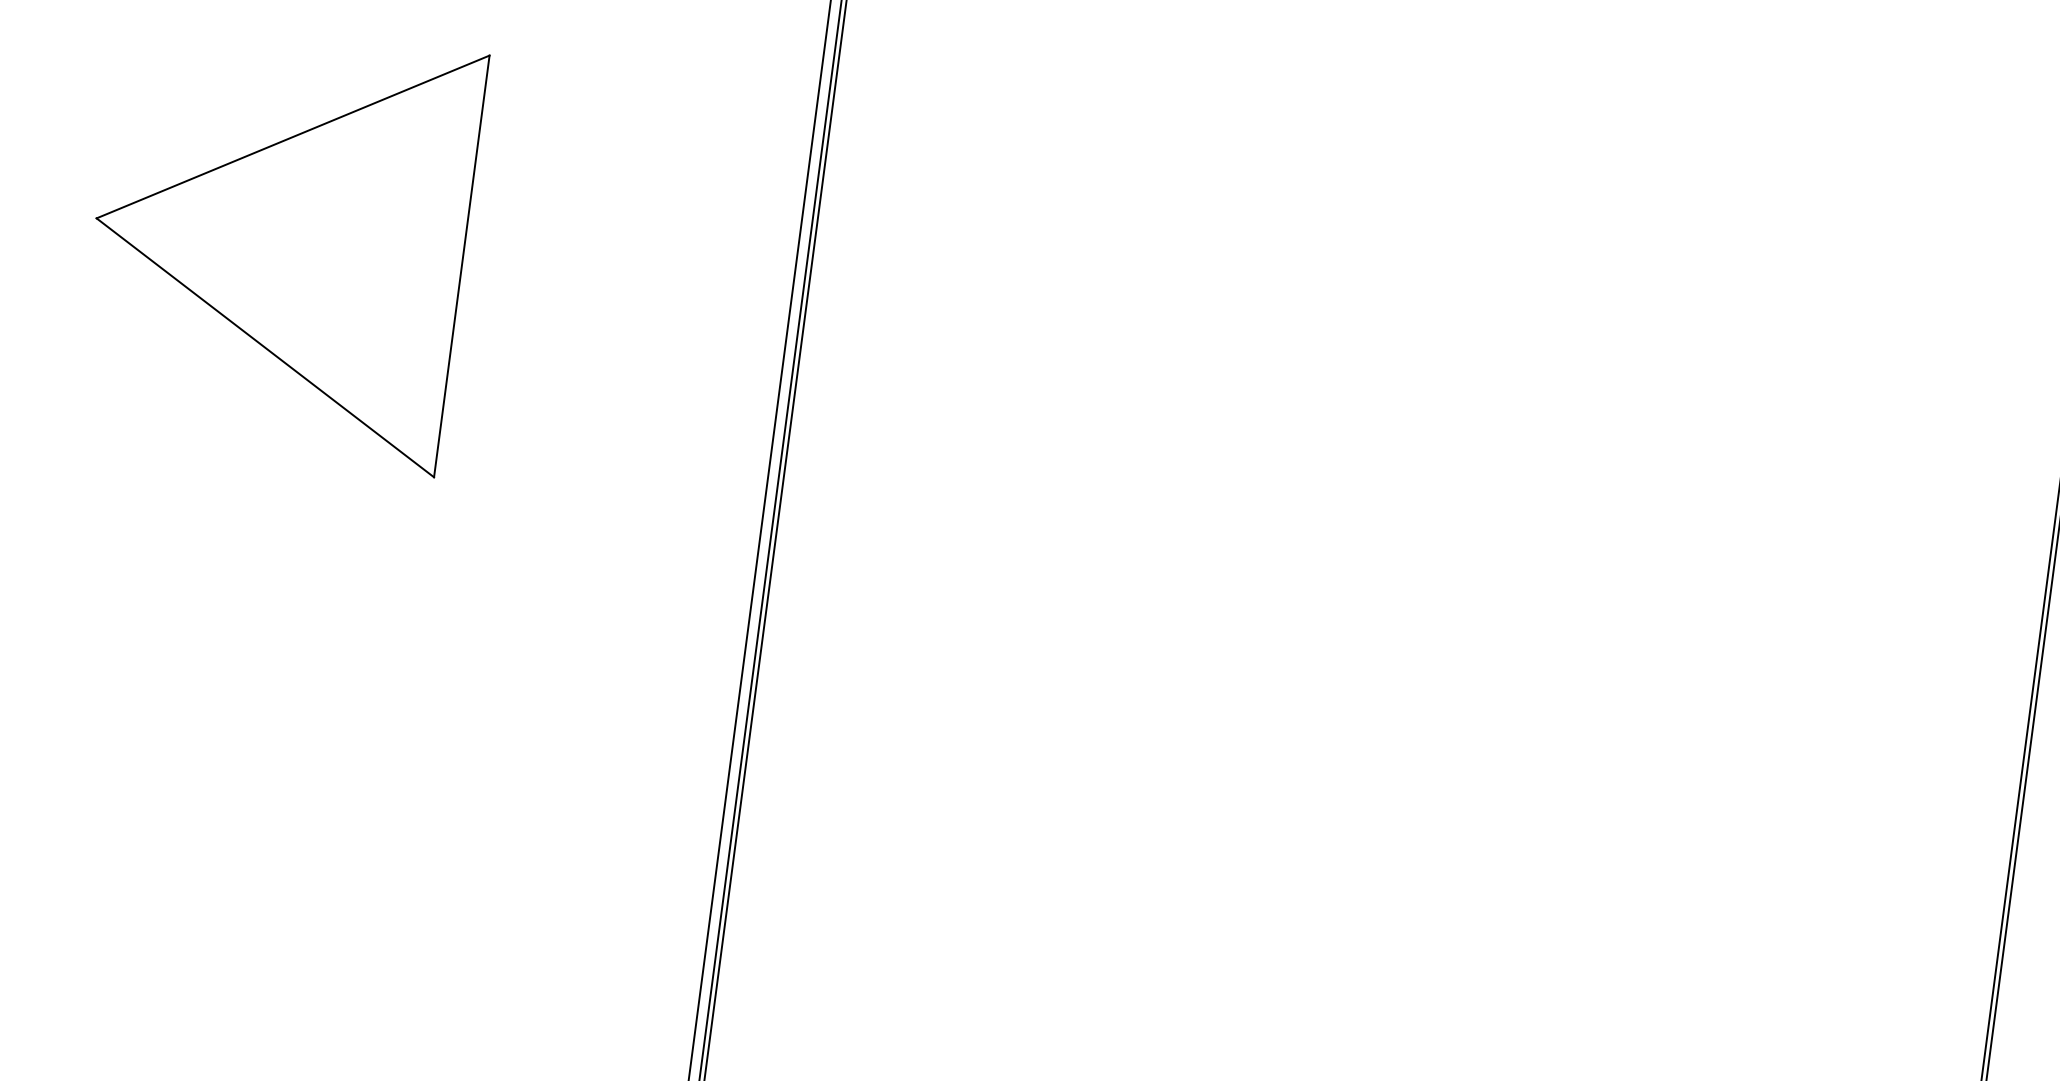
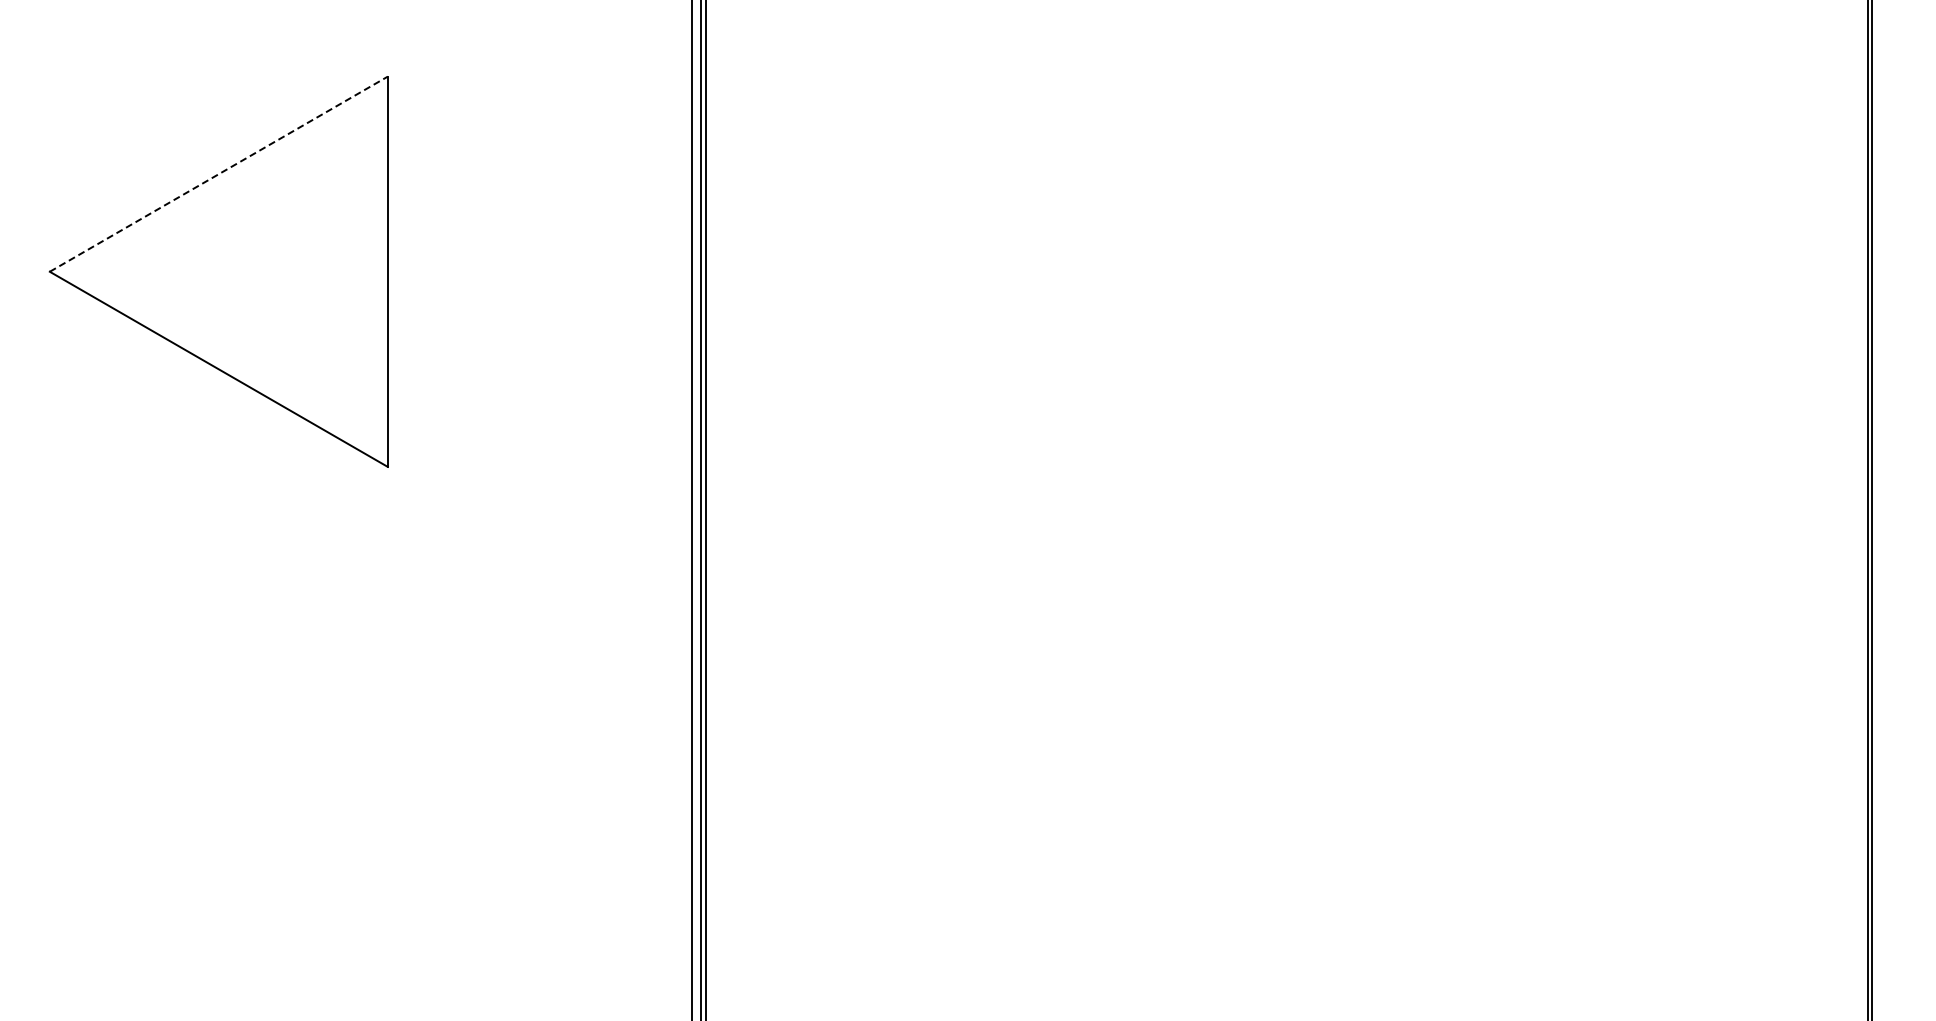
line: (293, 136) -> (219, 173), solid -> dashed

